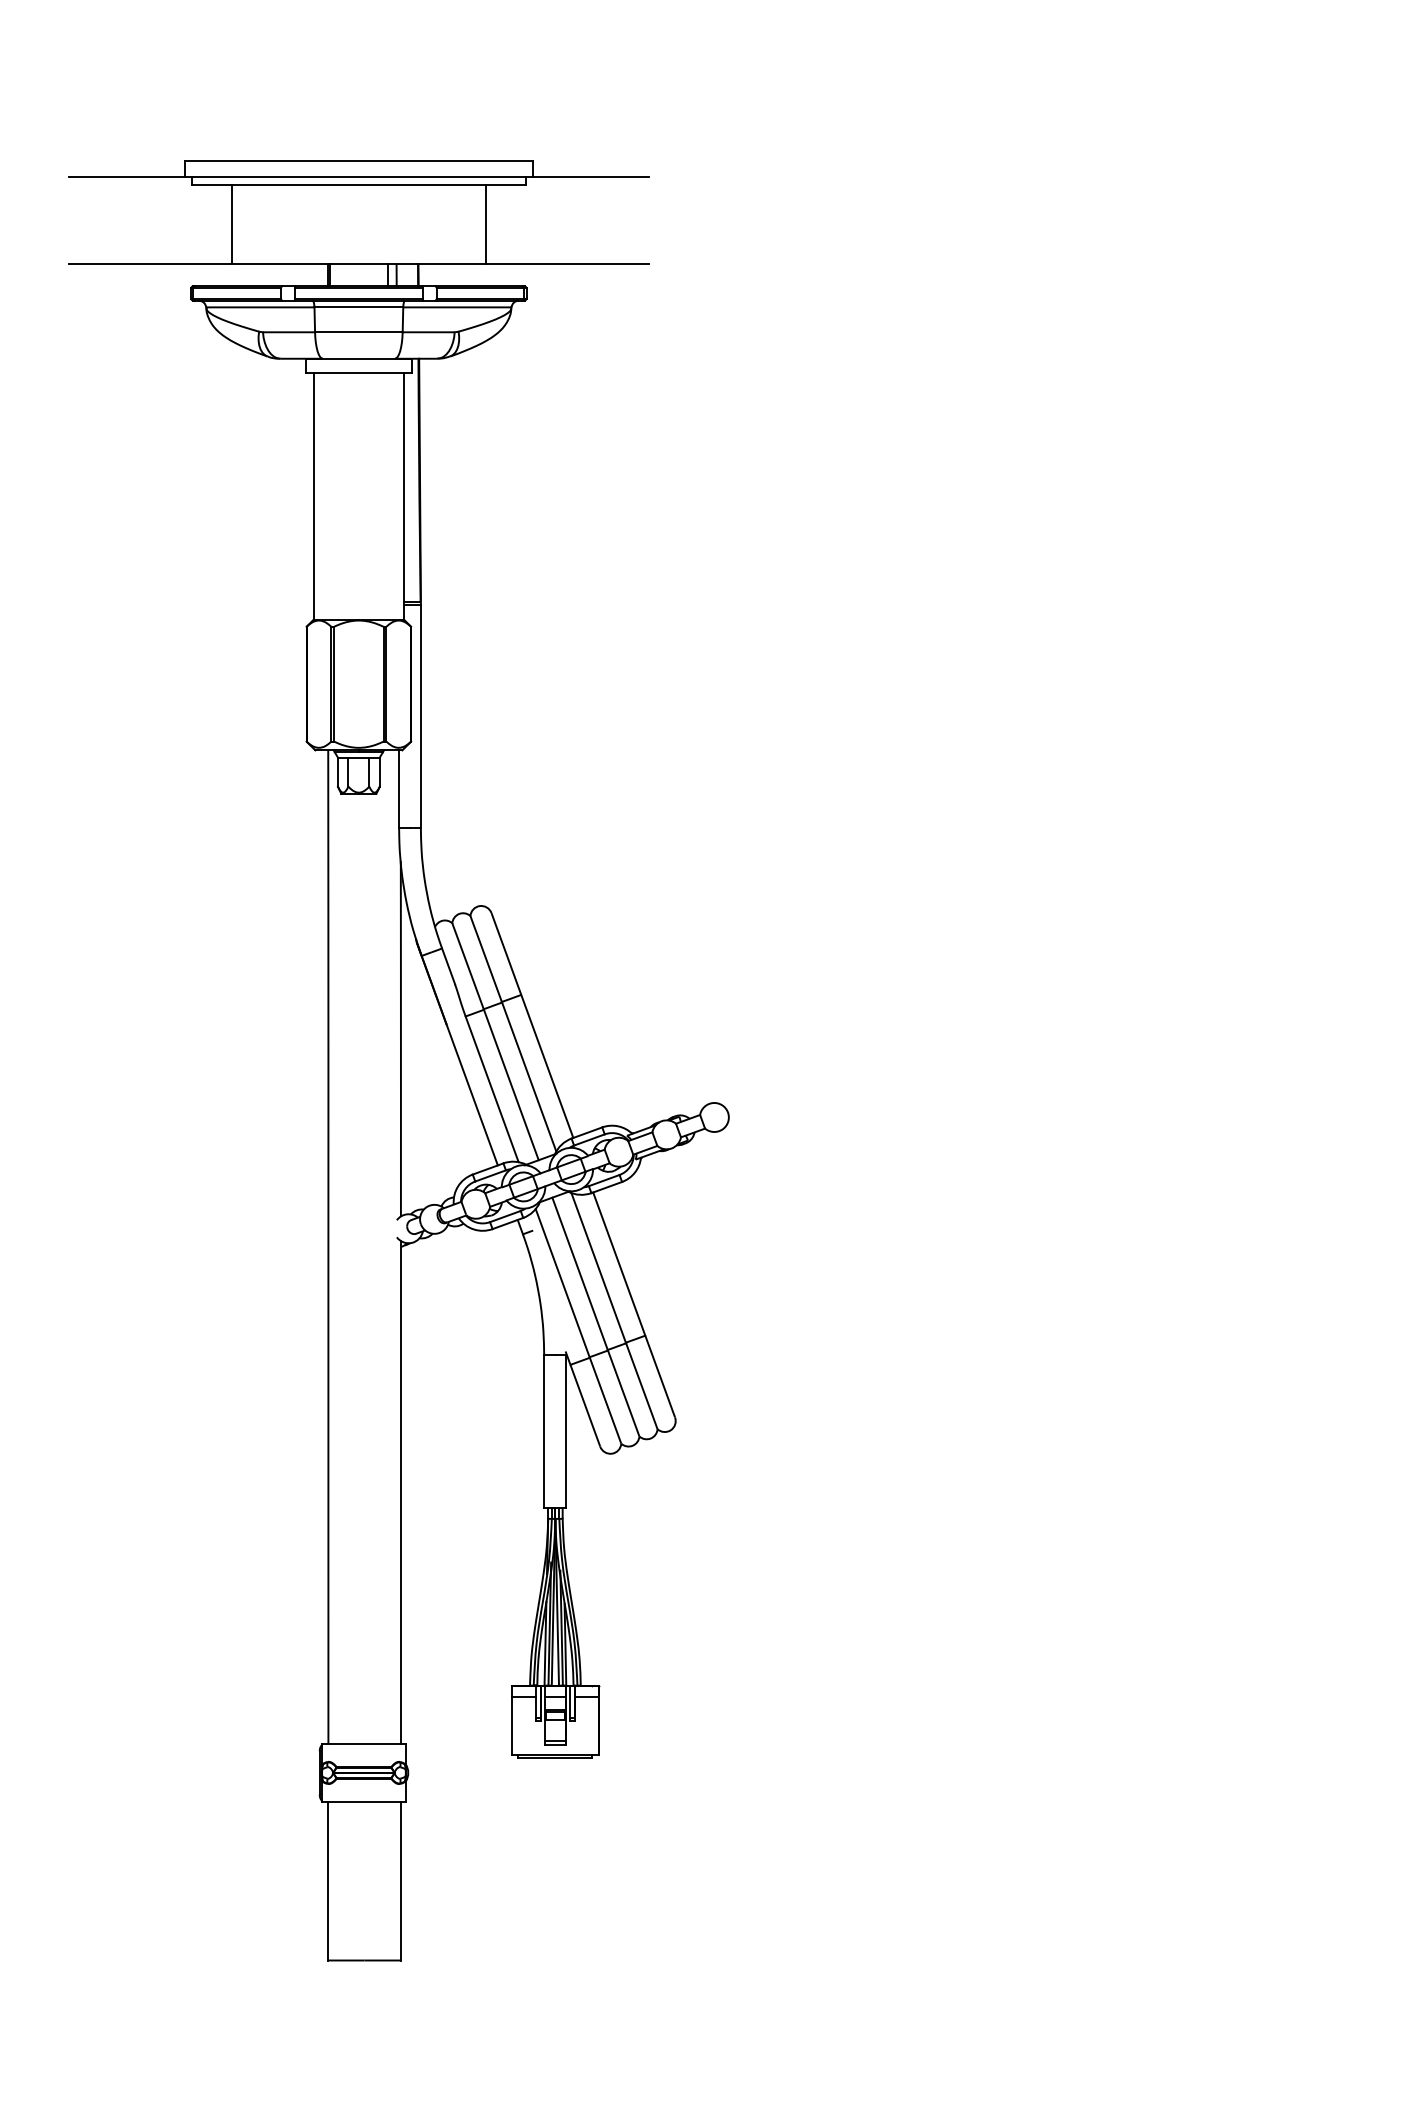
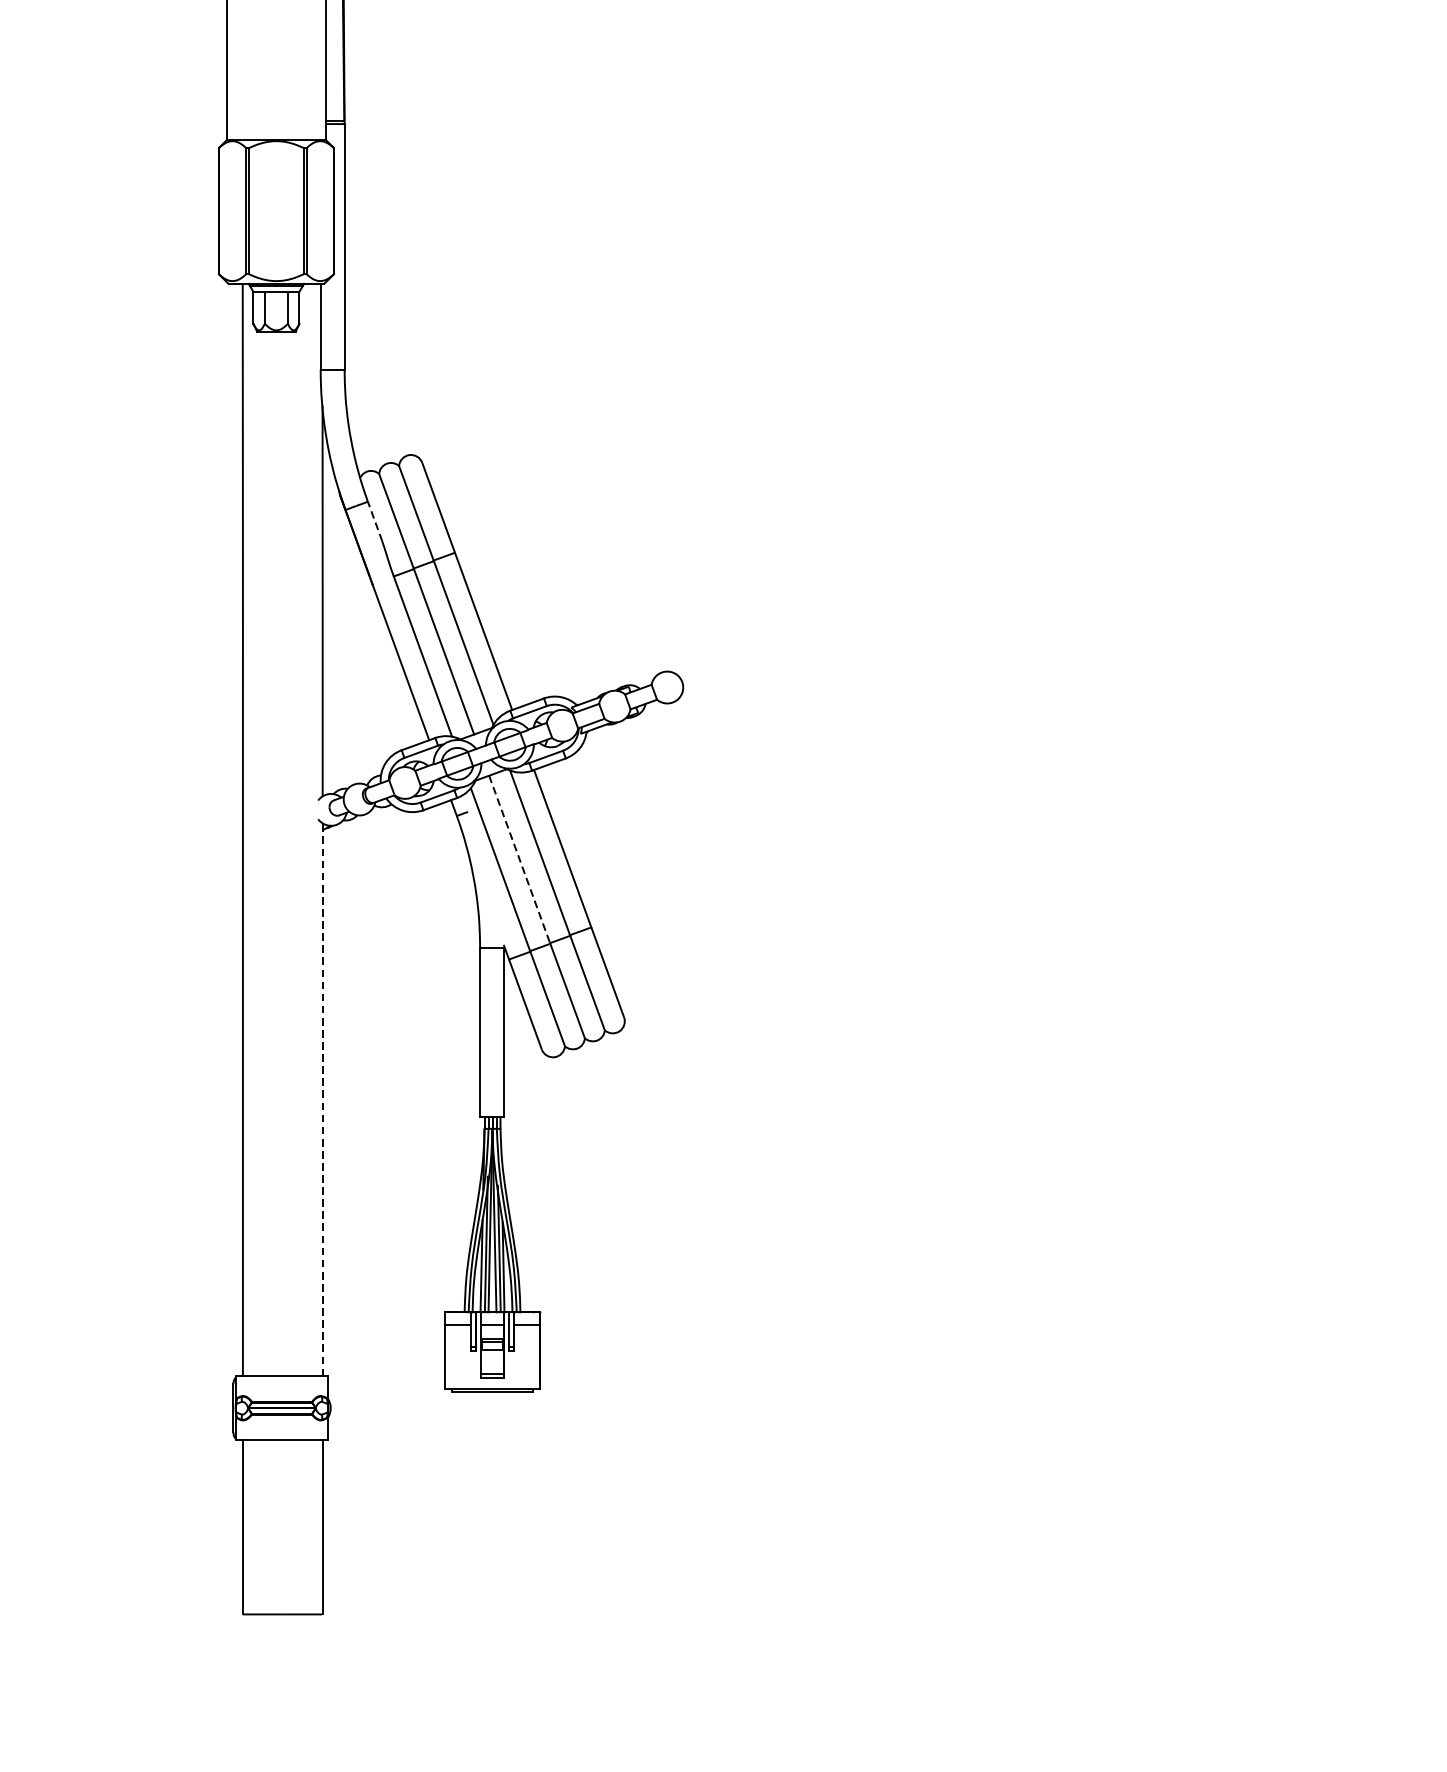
line: (448, 966) -> (374, 521), solid -> dashed
line: (580, 1274) -> (520, 860), solid -> dashed
line: (400, 1492) -> (322, 1099), solid -> dashed

